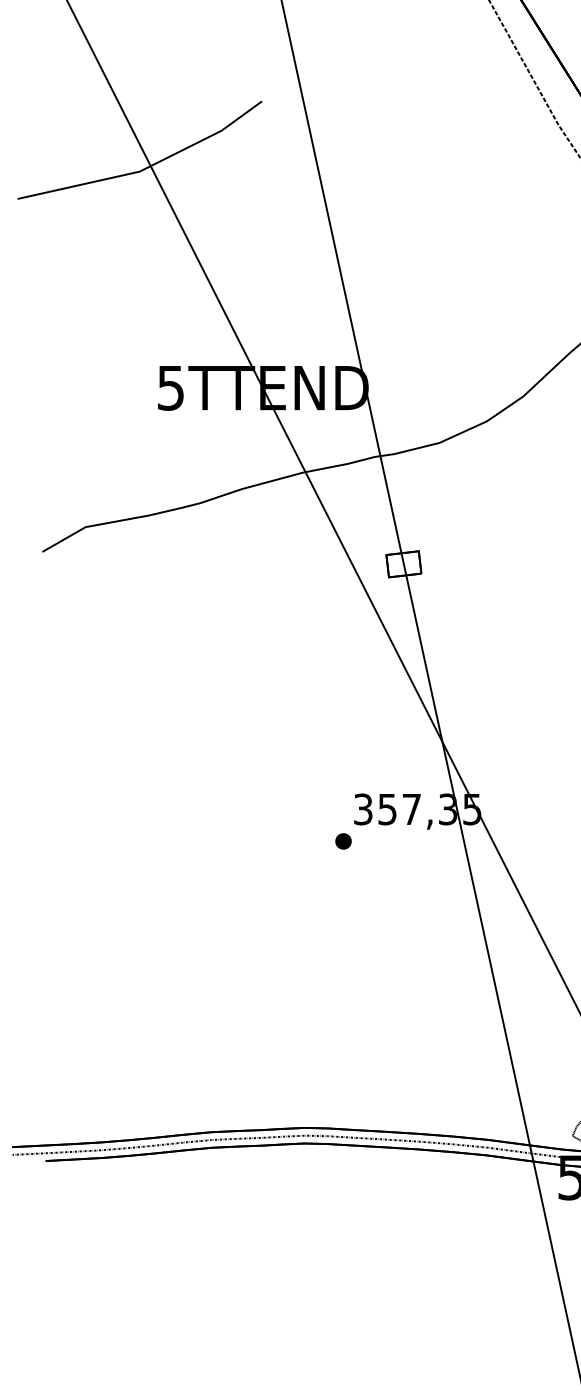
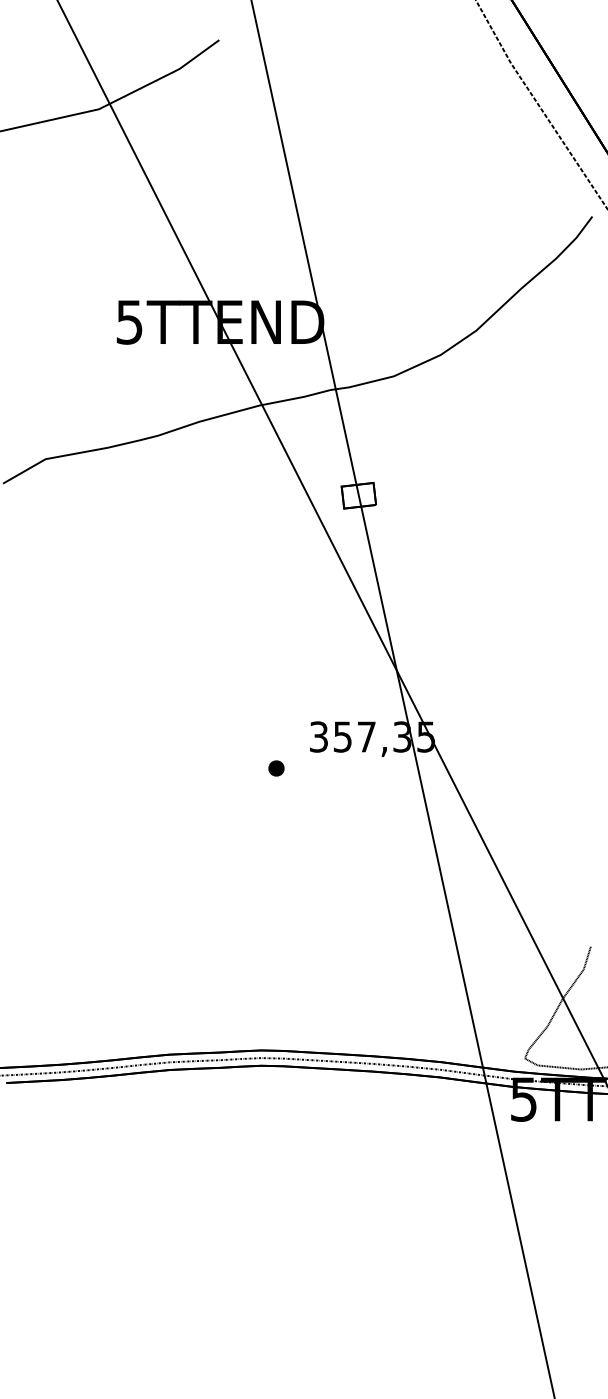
part: (343, 841) -> (276, 768), moved

